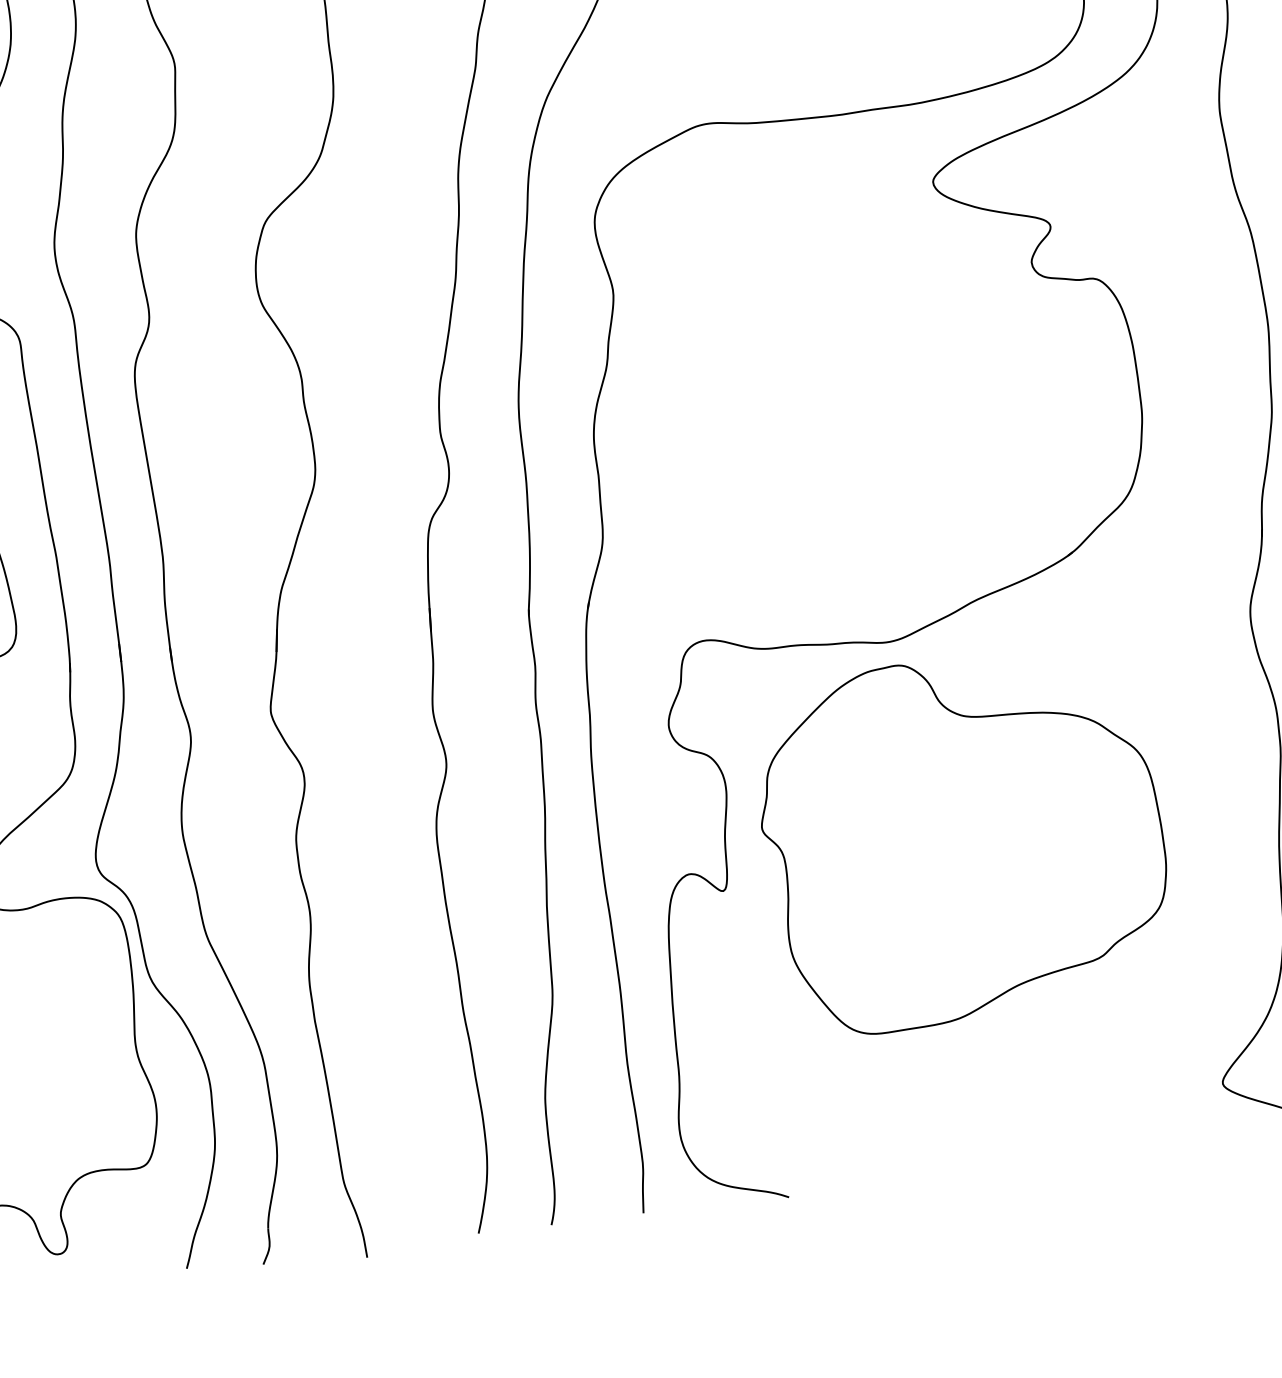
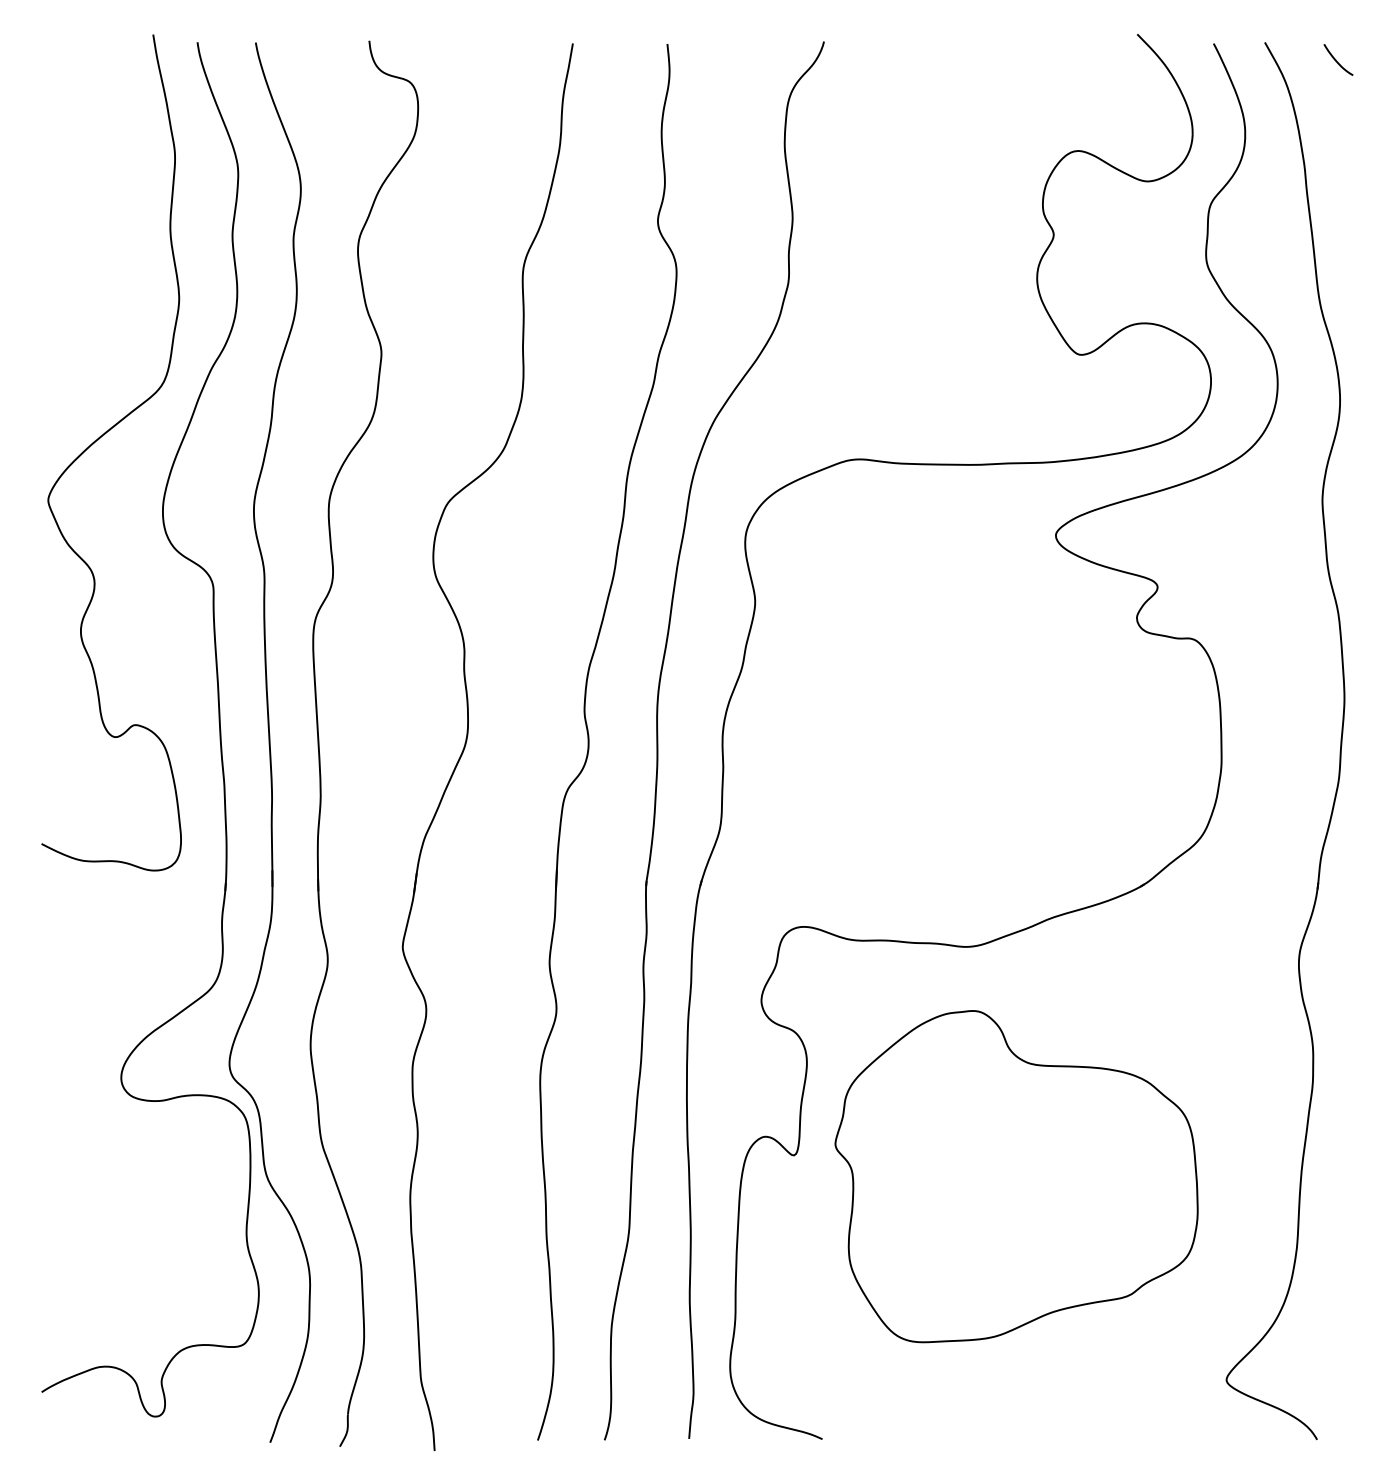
part: (963, 841) -> (1016, 1176), moved

